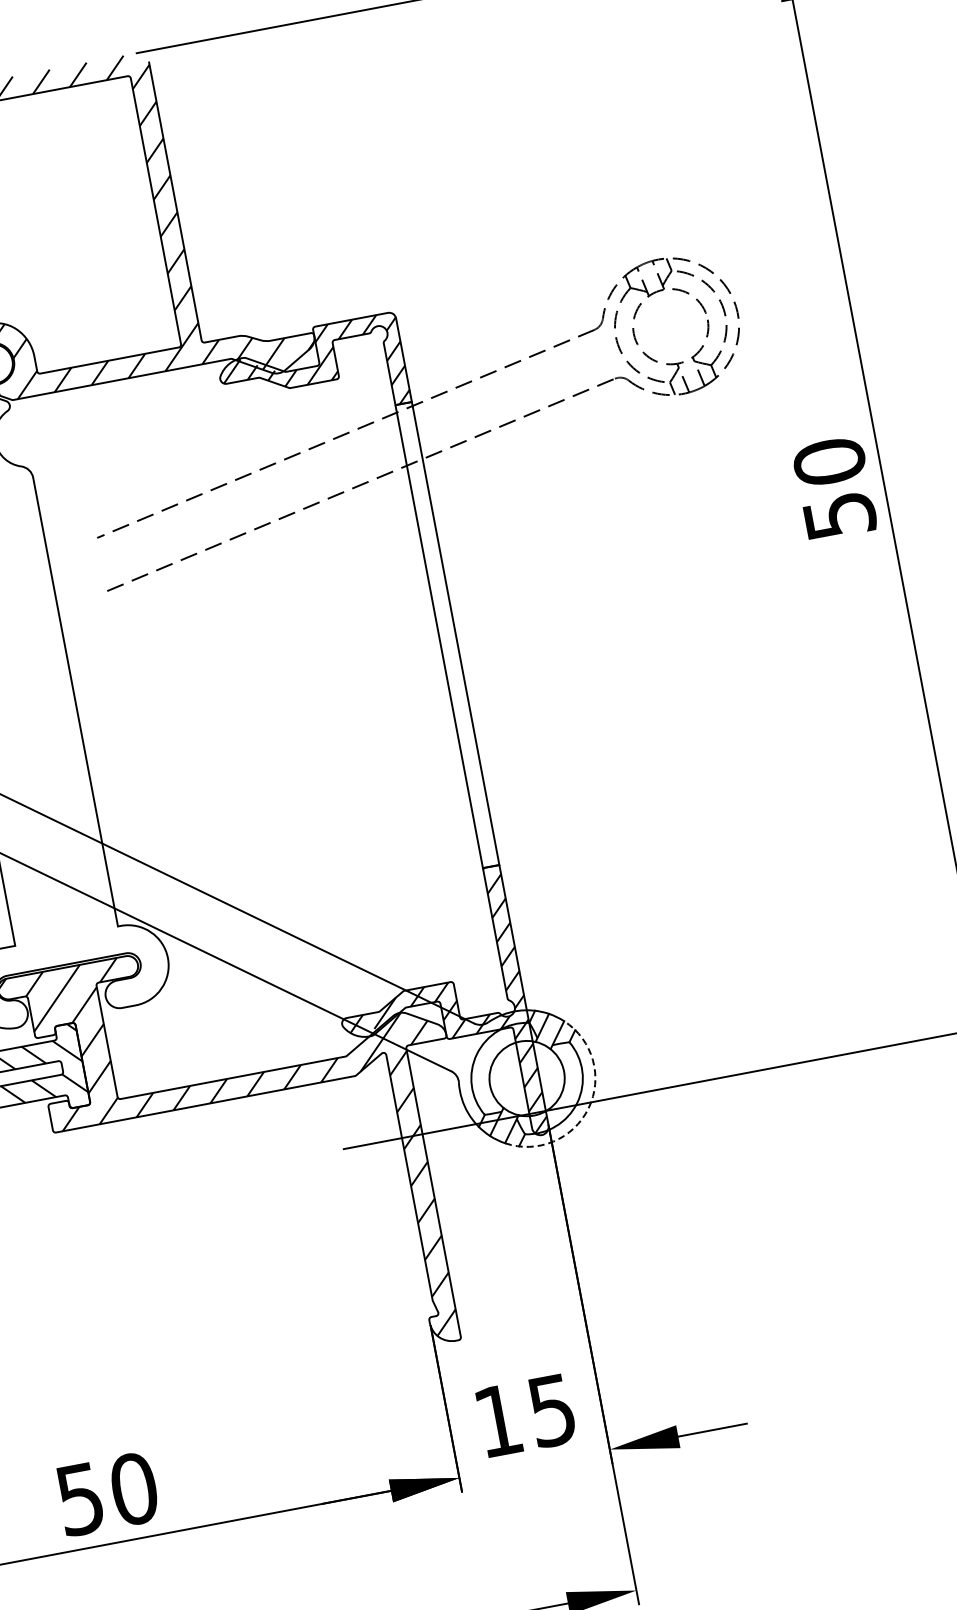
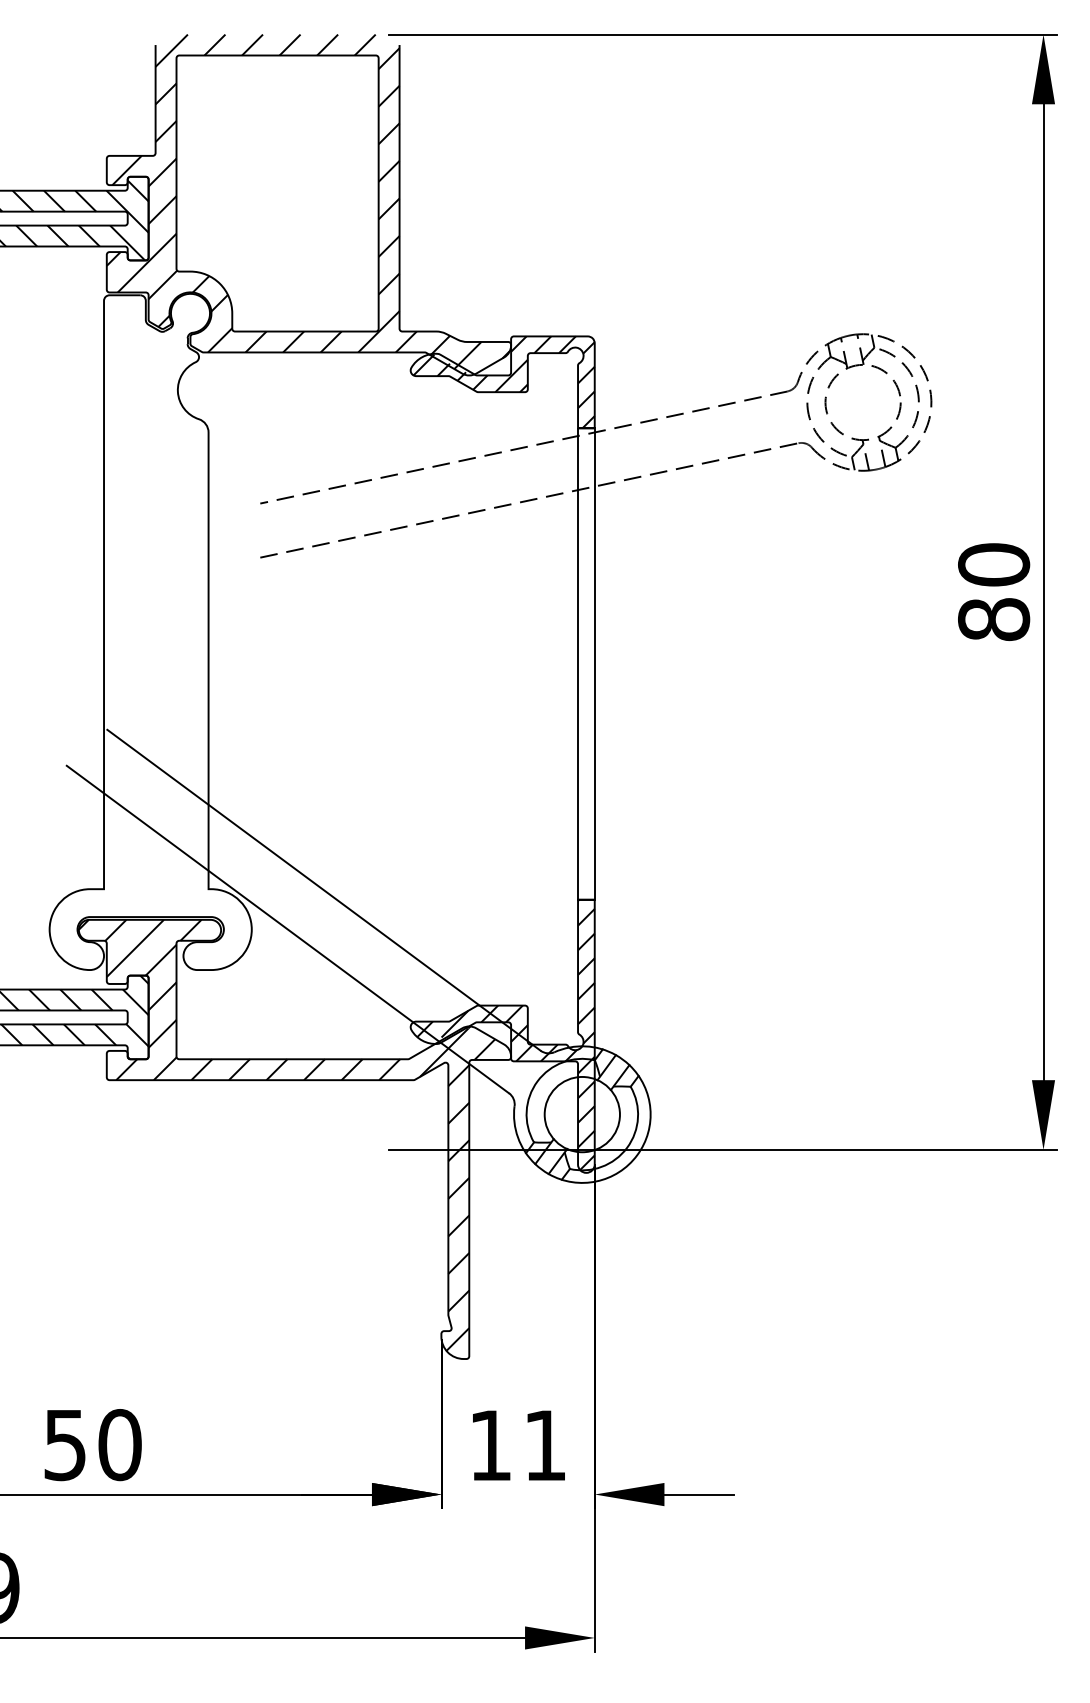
text: (840, 515) -> (994, 619), 50 -> 80
arc: (588, 1108) -> (637, 1155), dashed -> solid
text: (551, 1410) -> (544, 1445), 15 -> 11

